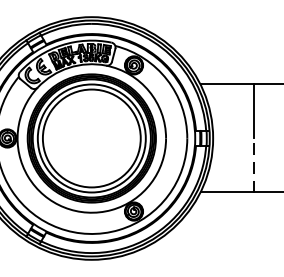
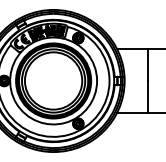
line: (253, 164) -> (148, 96), dashed -> solid

